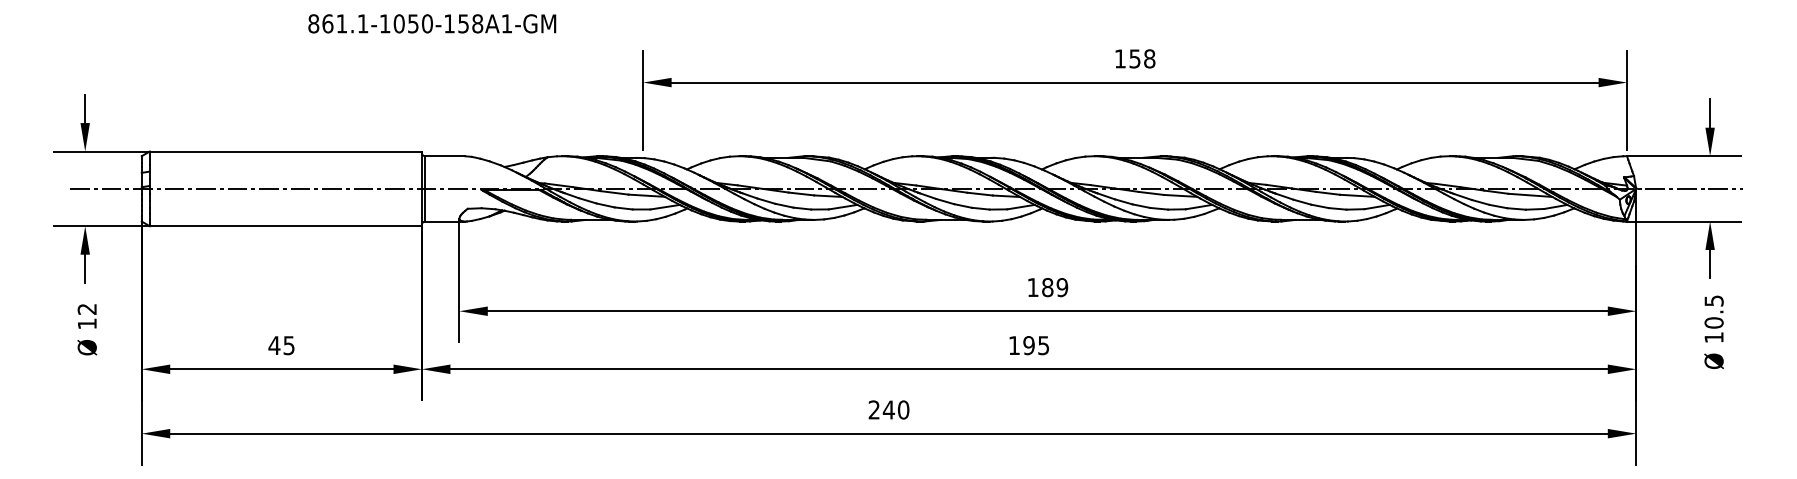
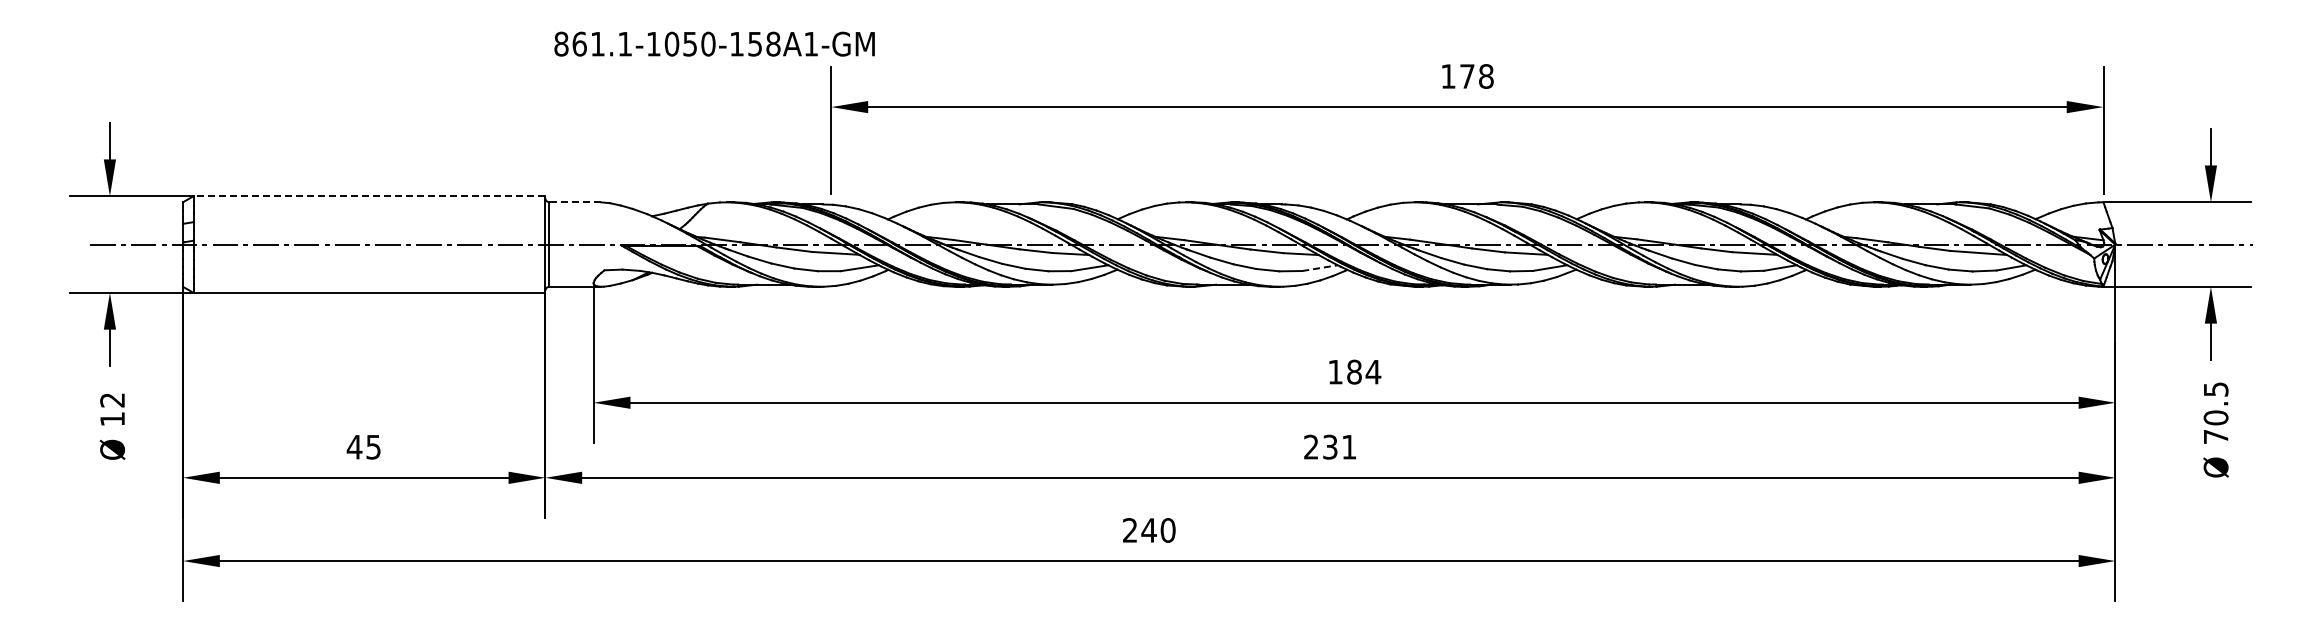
text: (432, 23) -> (714, 43), moved
text: (1135, 58) -> (1467, 76), 158 -> 178
line: (285, 151) -> (369, 196), solid -> dashed
line: (445, 156) -> (575, 202), solid -> dashed
line: (1021, 207) -> (1320, 268), solid -> dashed
text: (1062, 287) -> (1373, 371), 189 -> 184
text: (1714, 337) -> (2216, 436), 10.5 -> 70.5
text: (1029, 345) -> (1330, 446), 195 -> 231

